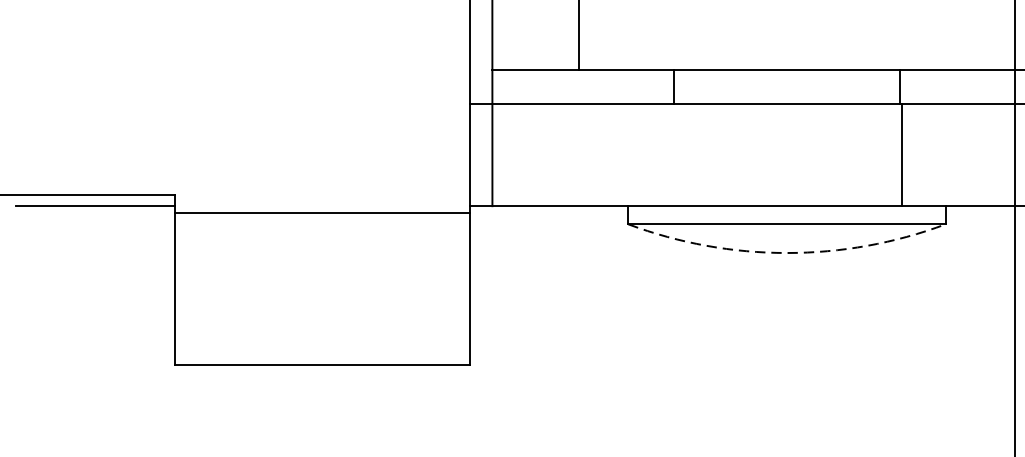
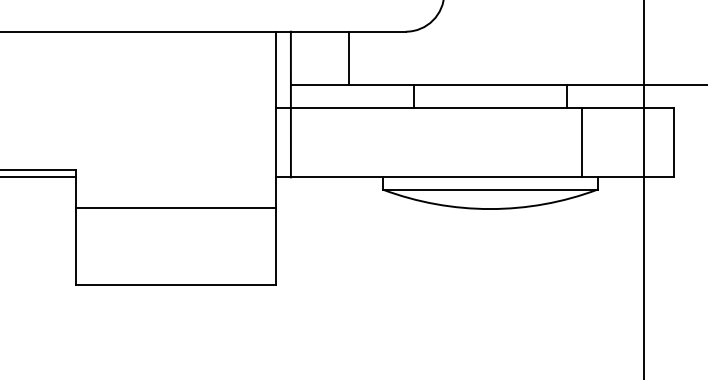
line: (902, 154) -> (582, 142), moved
line: (321, 213) -> (175, 208), moved
arc: (787, 253) -> (490, 209), dashed -> solid

